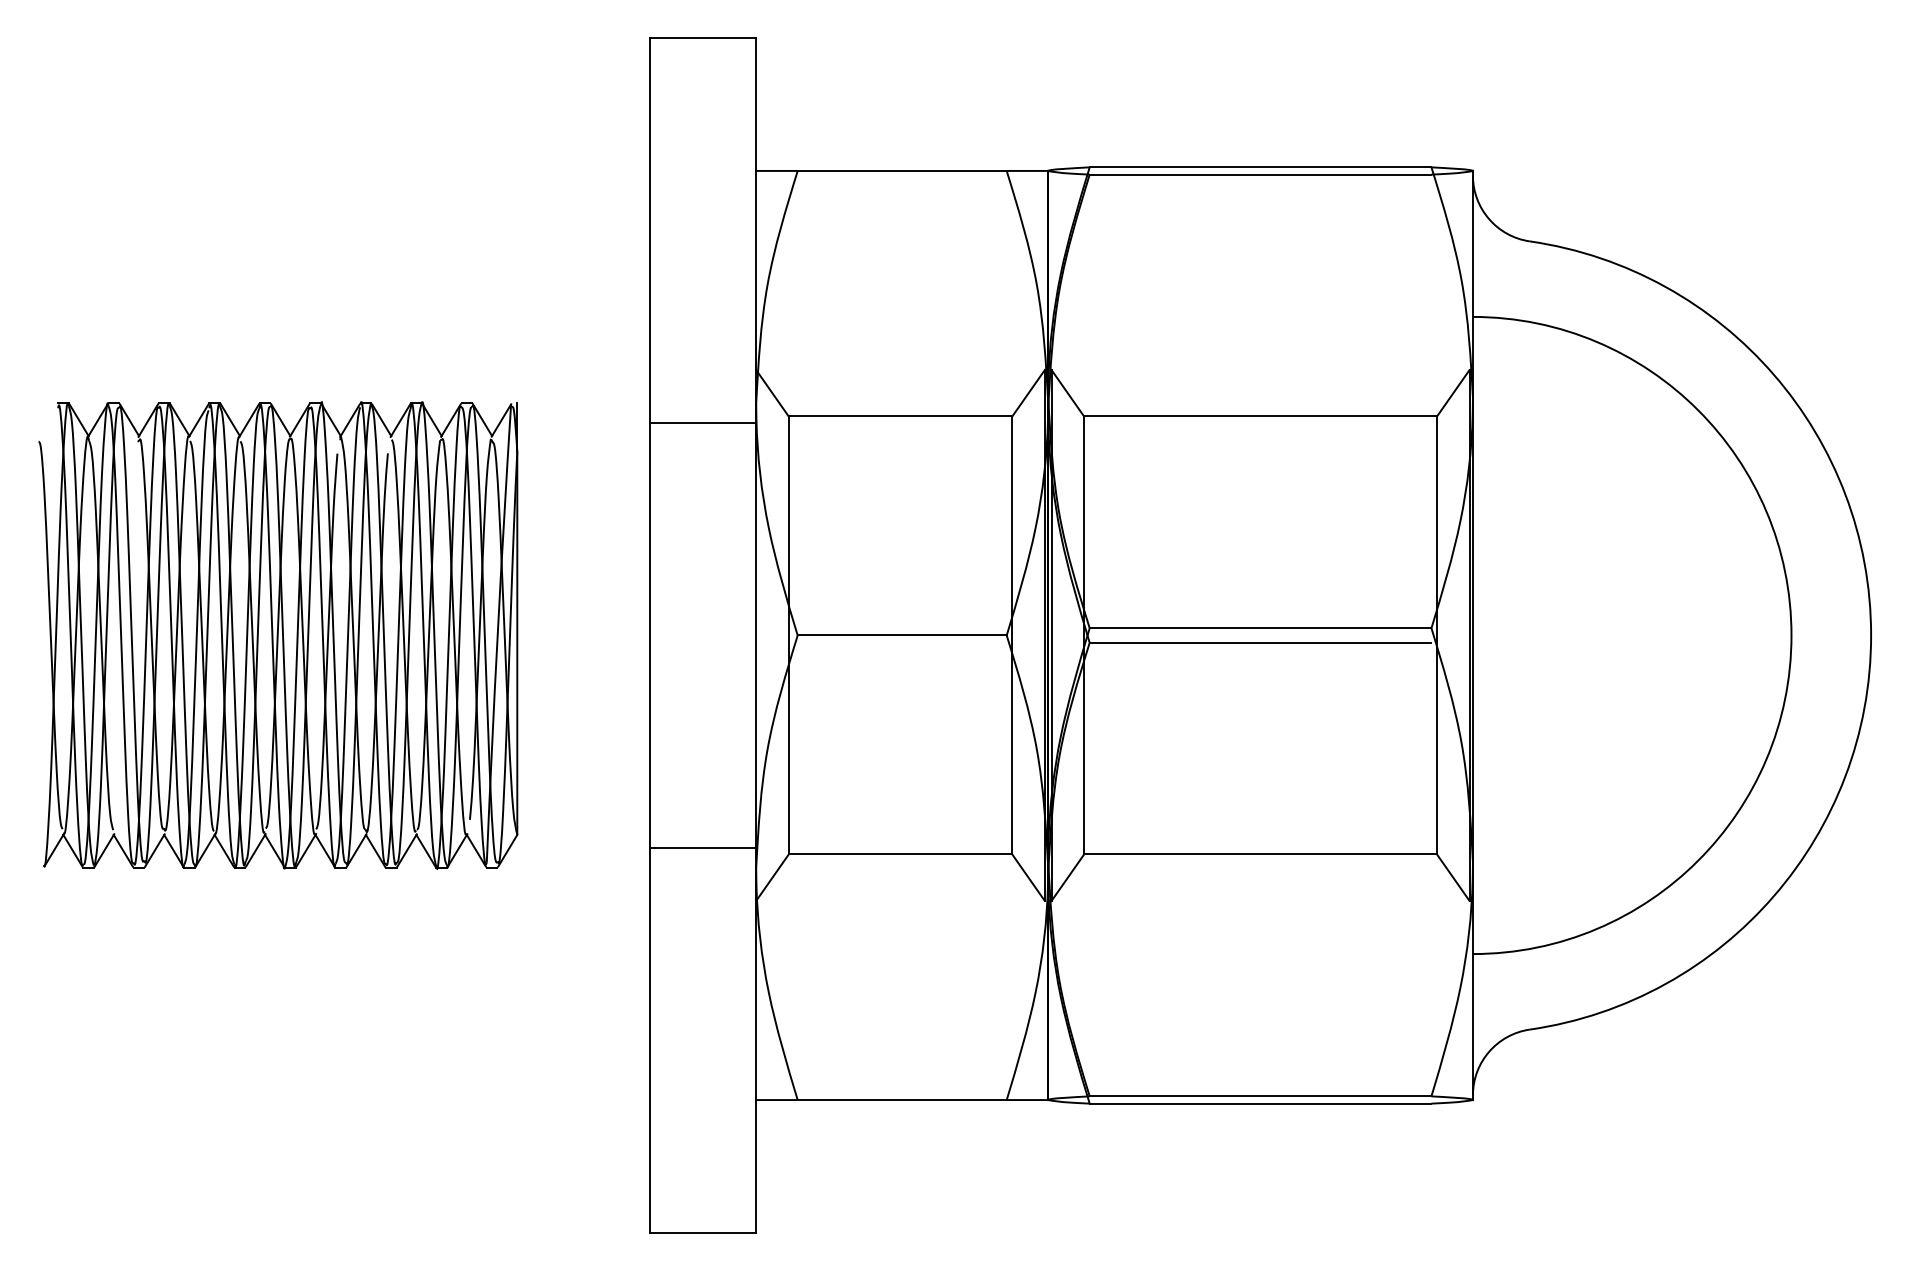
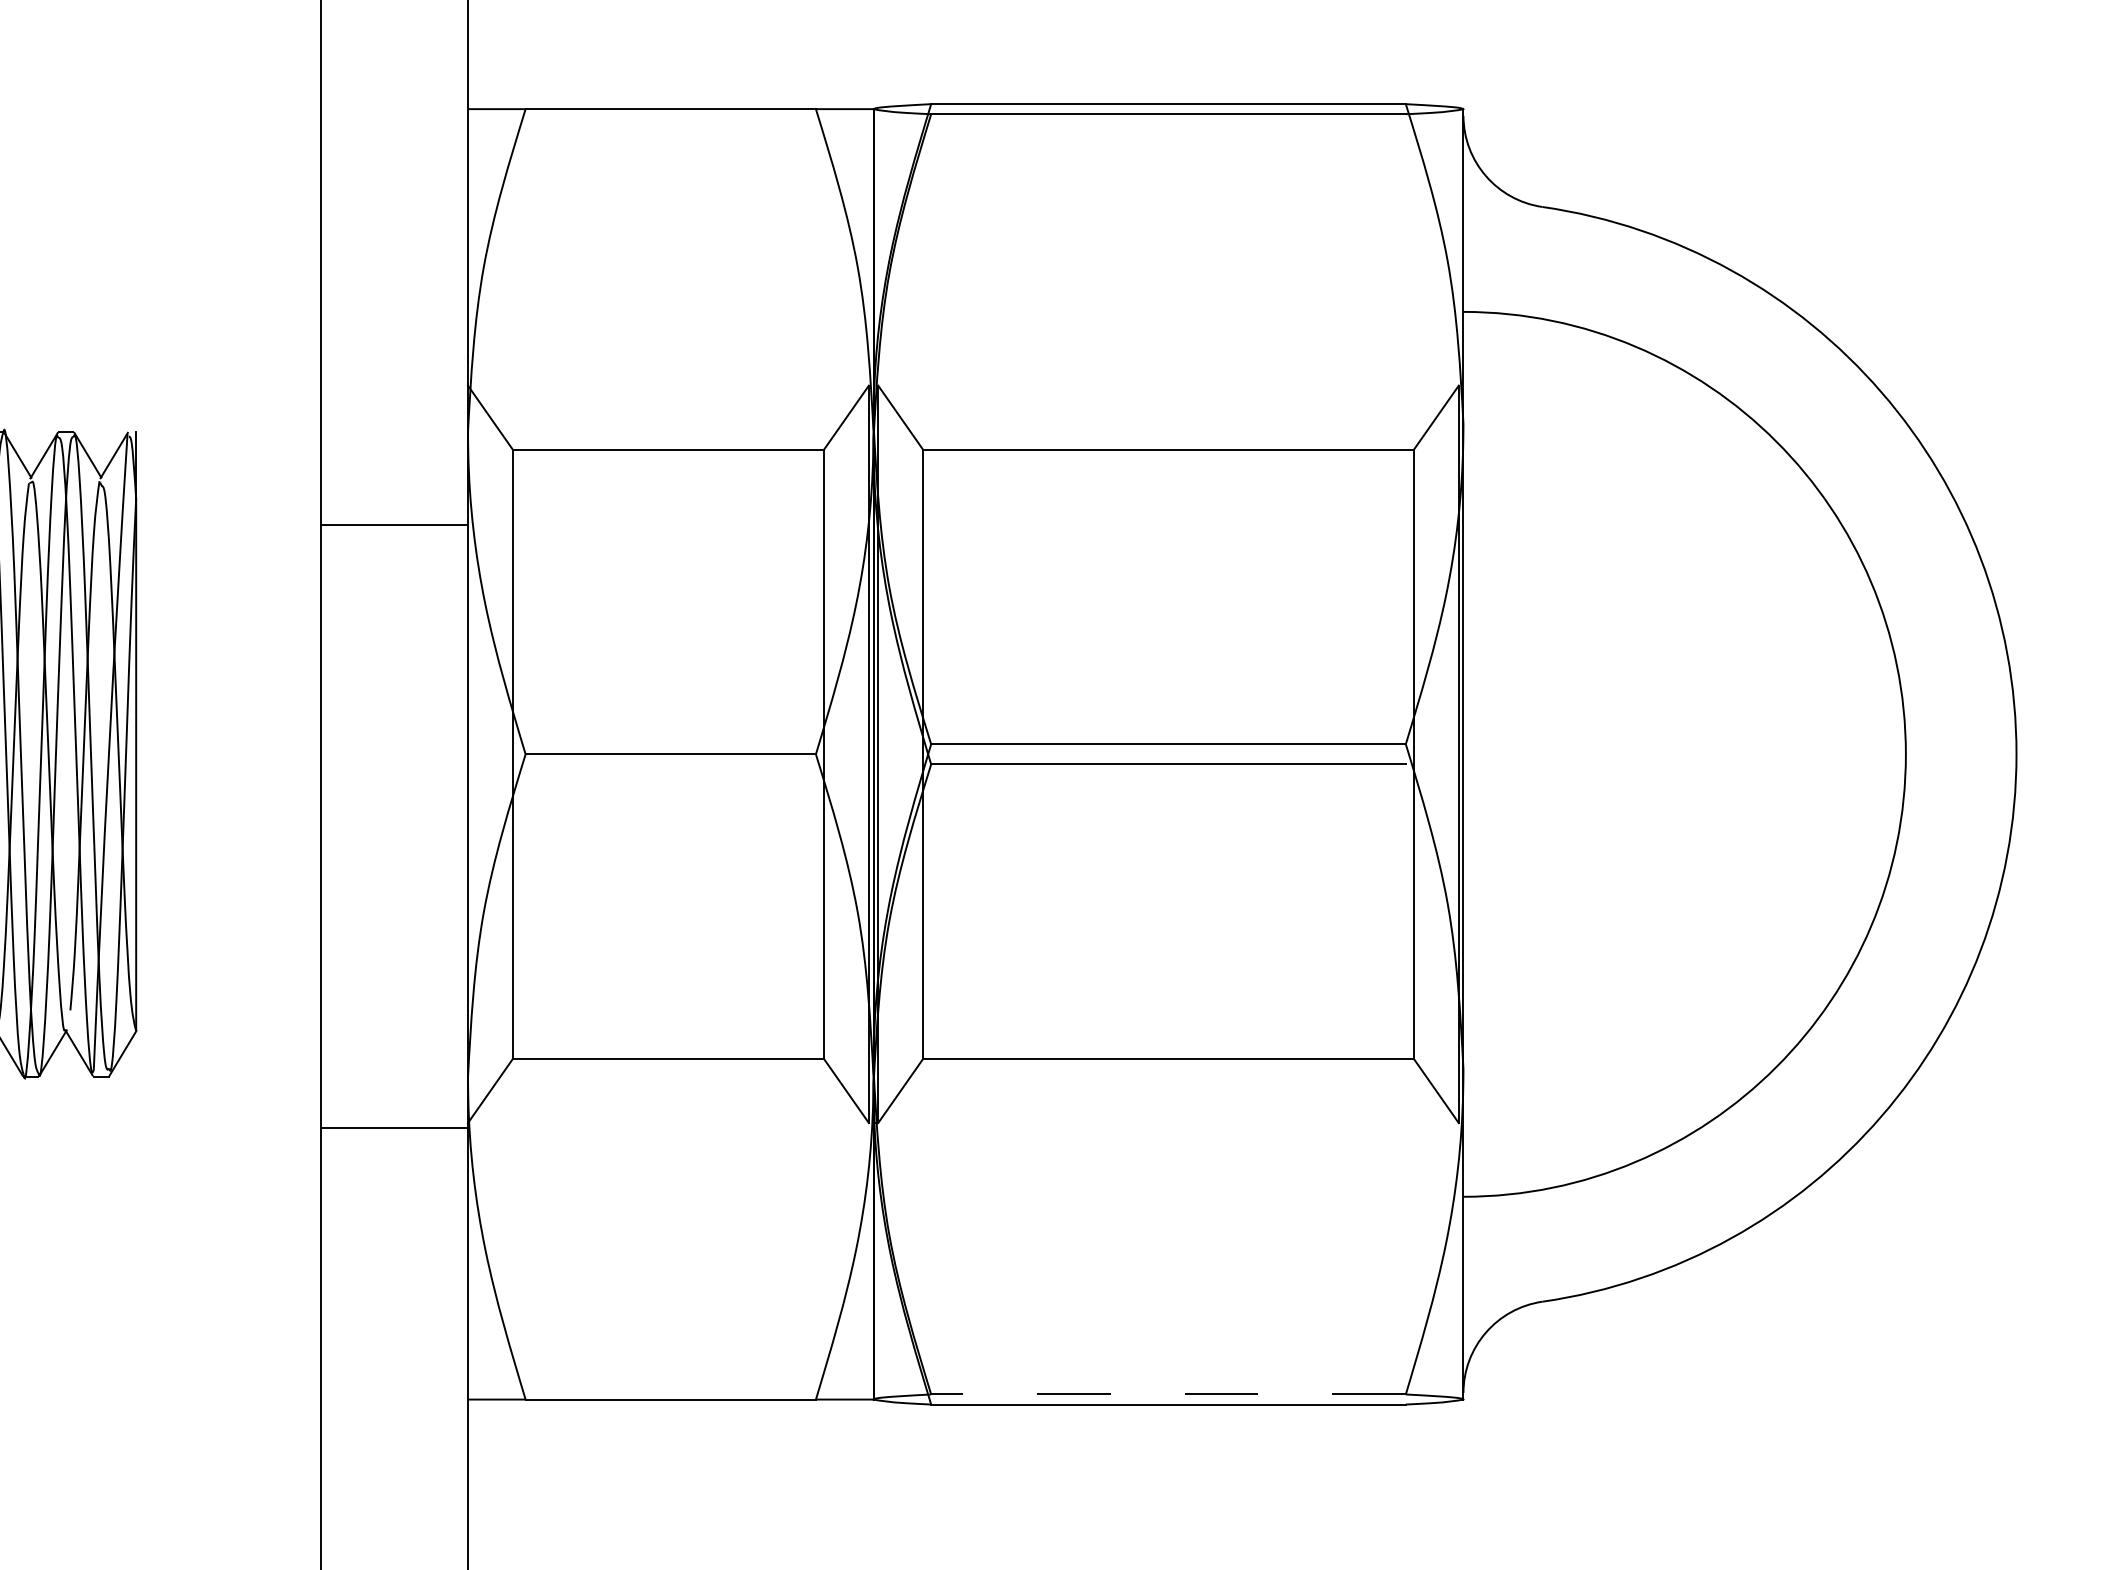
line: (703, 423) -> (394, 525), moved
line: (703, 847) -> (394, 1127), moved
line: (1260, 1096) -> (1168, 1394), solid -> dashed

